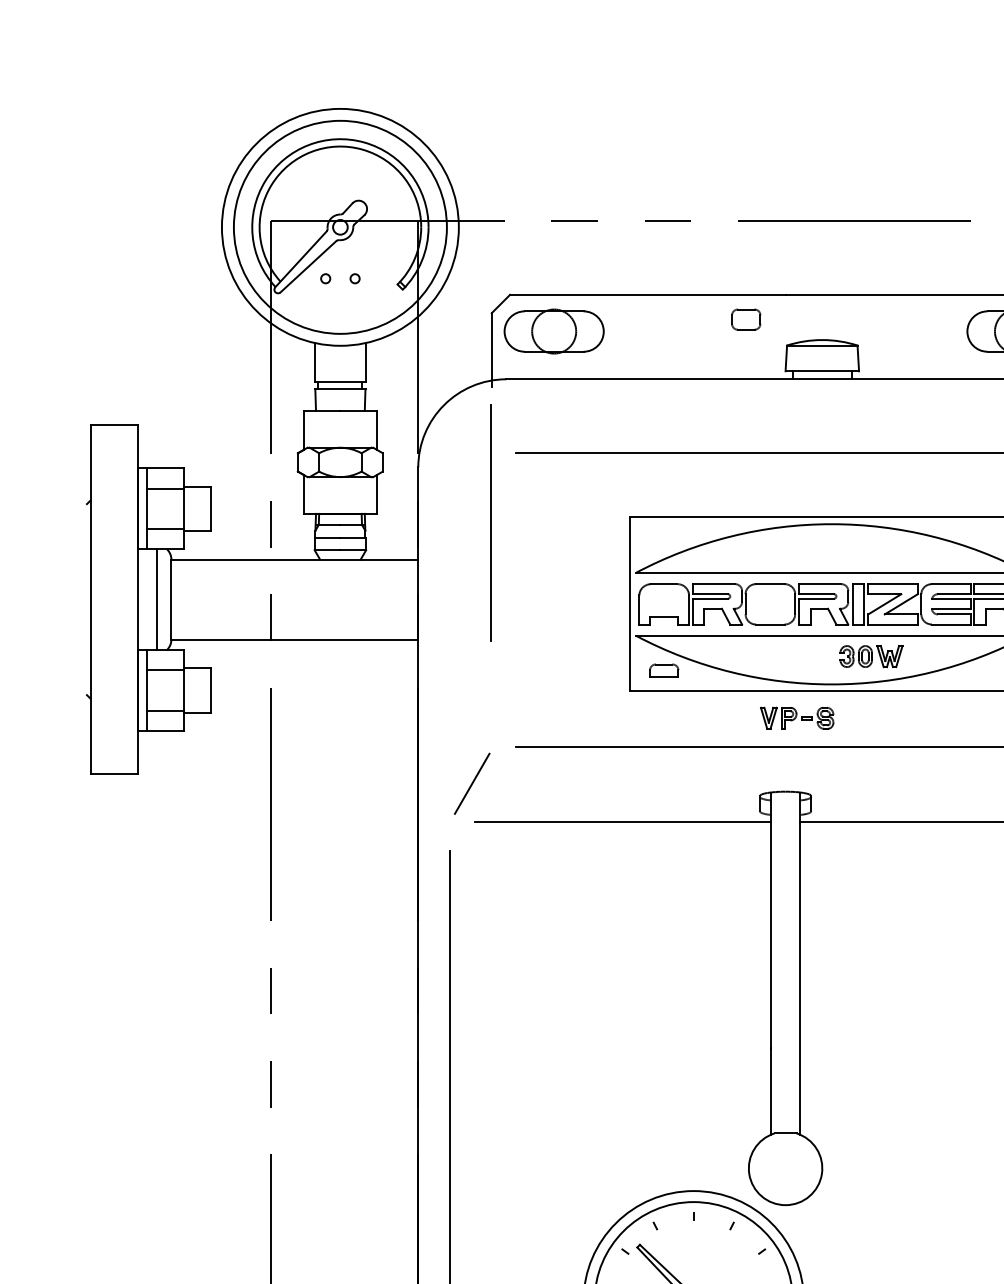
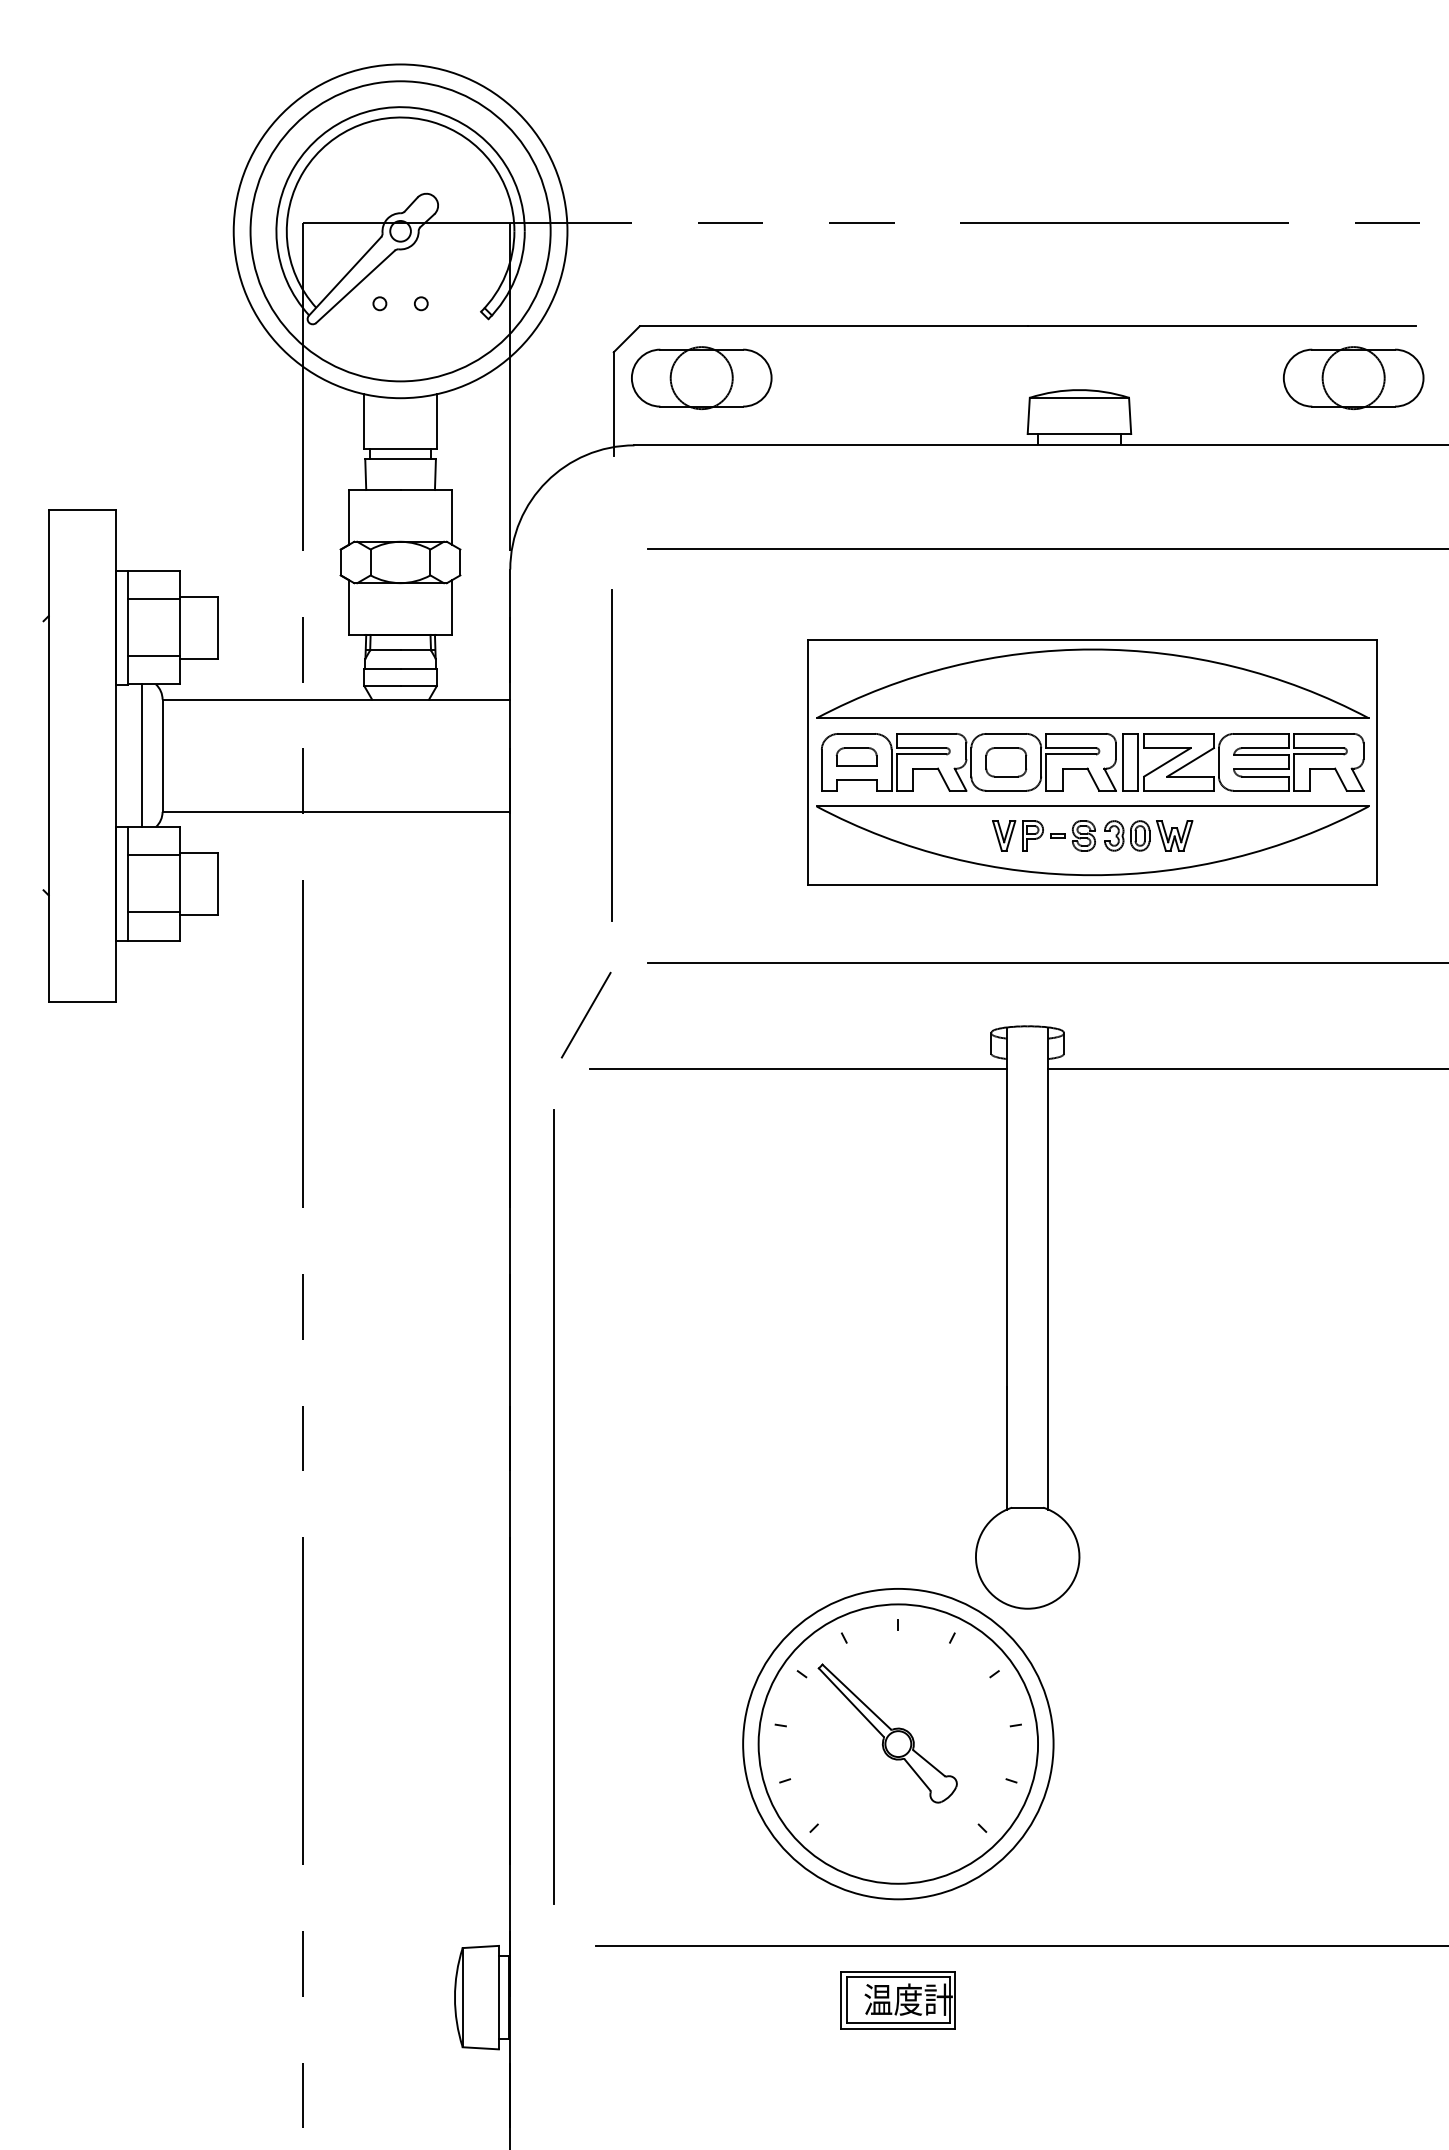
part: (746, 319) -> (1006, 762), moved
line: (490, 522) -> (611, 755), moved
part: (664, 670) -> (856, 756), moved
part: (796, 718) -> (1043, 835), moved

